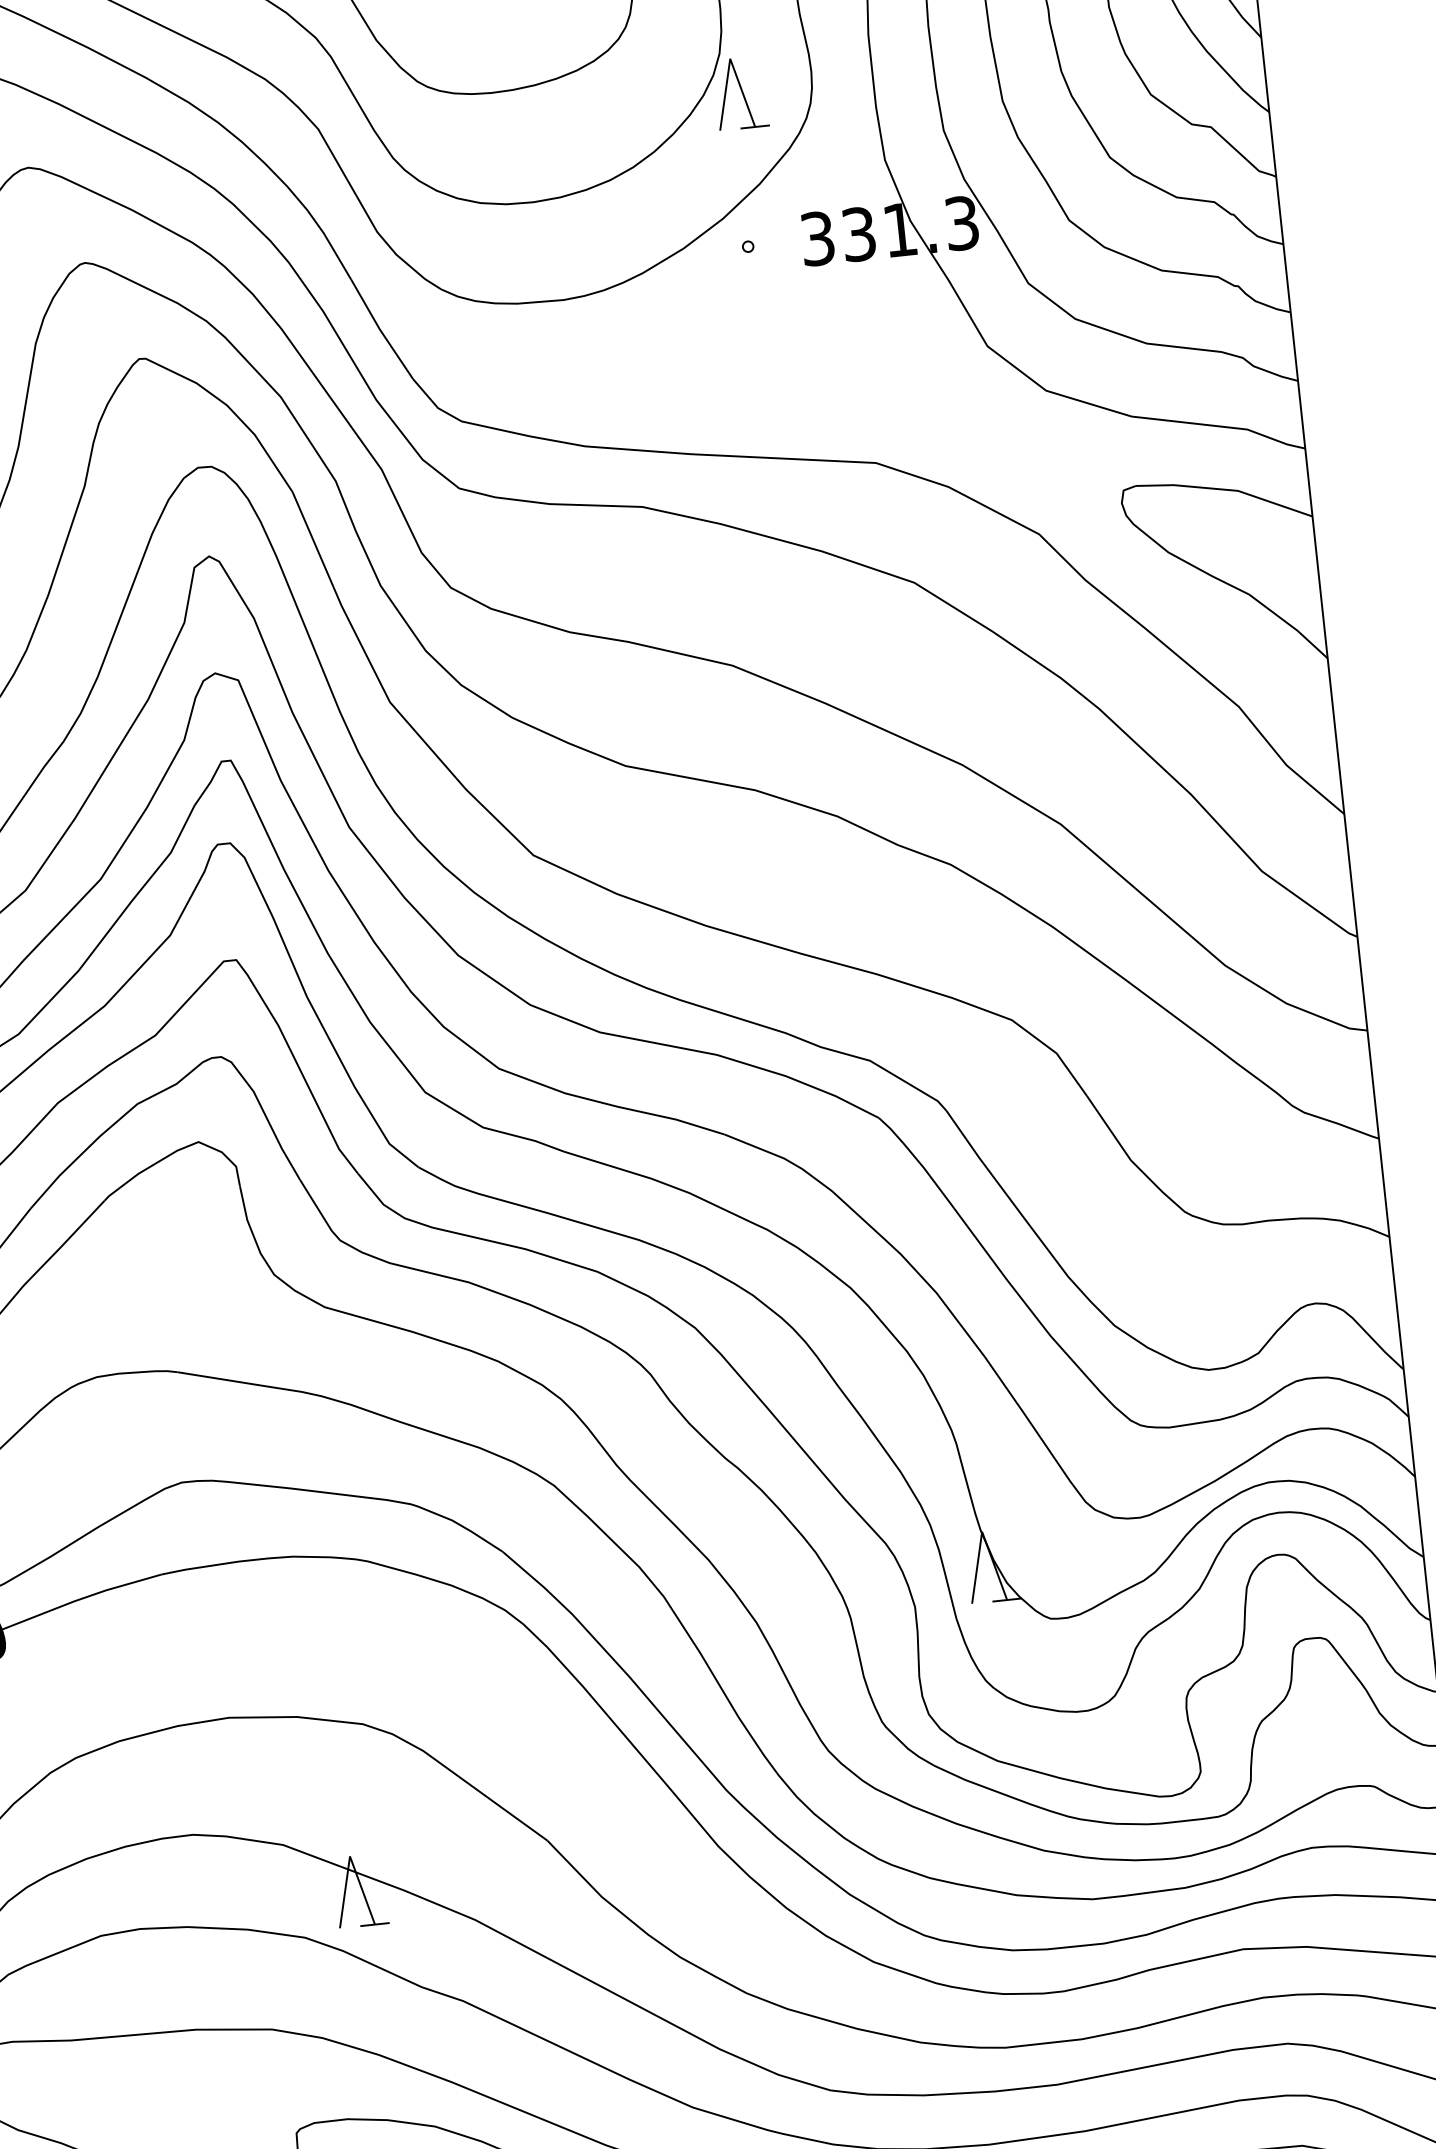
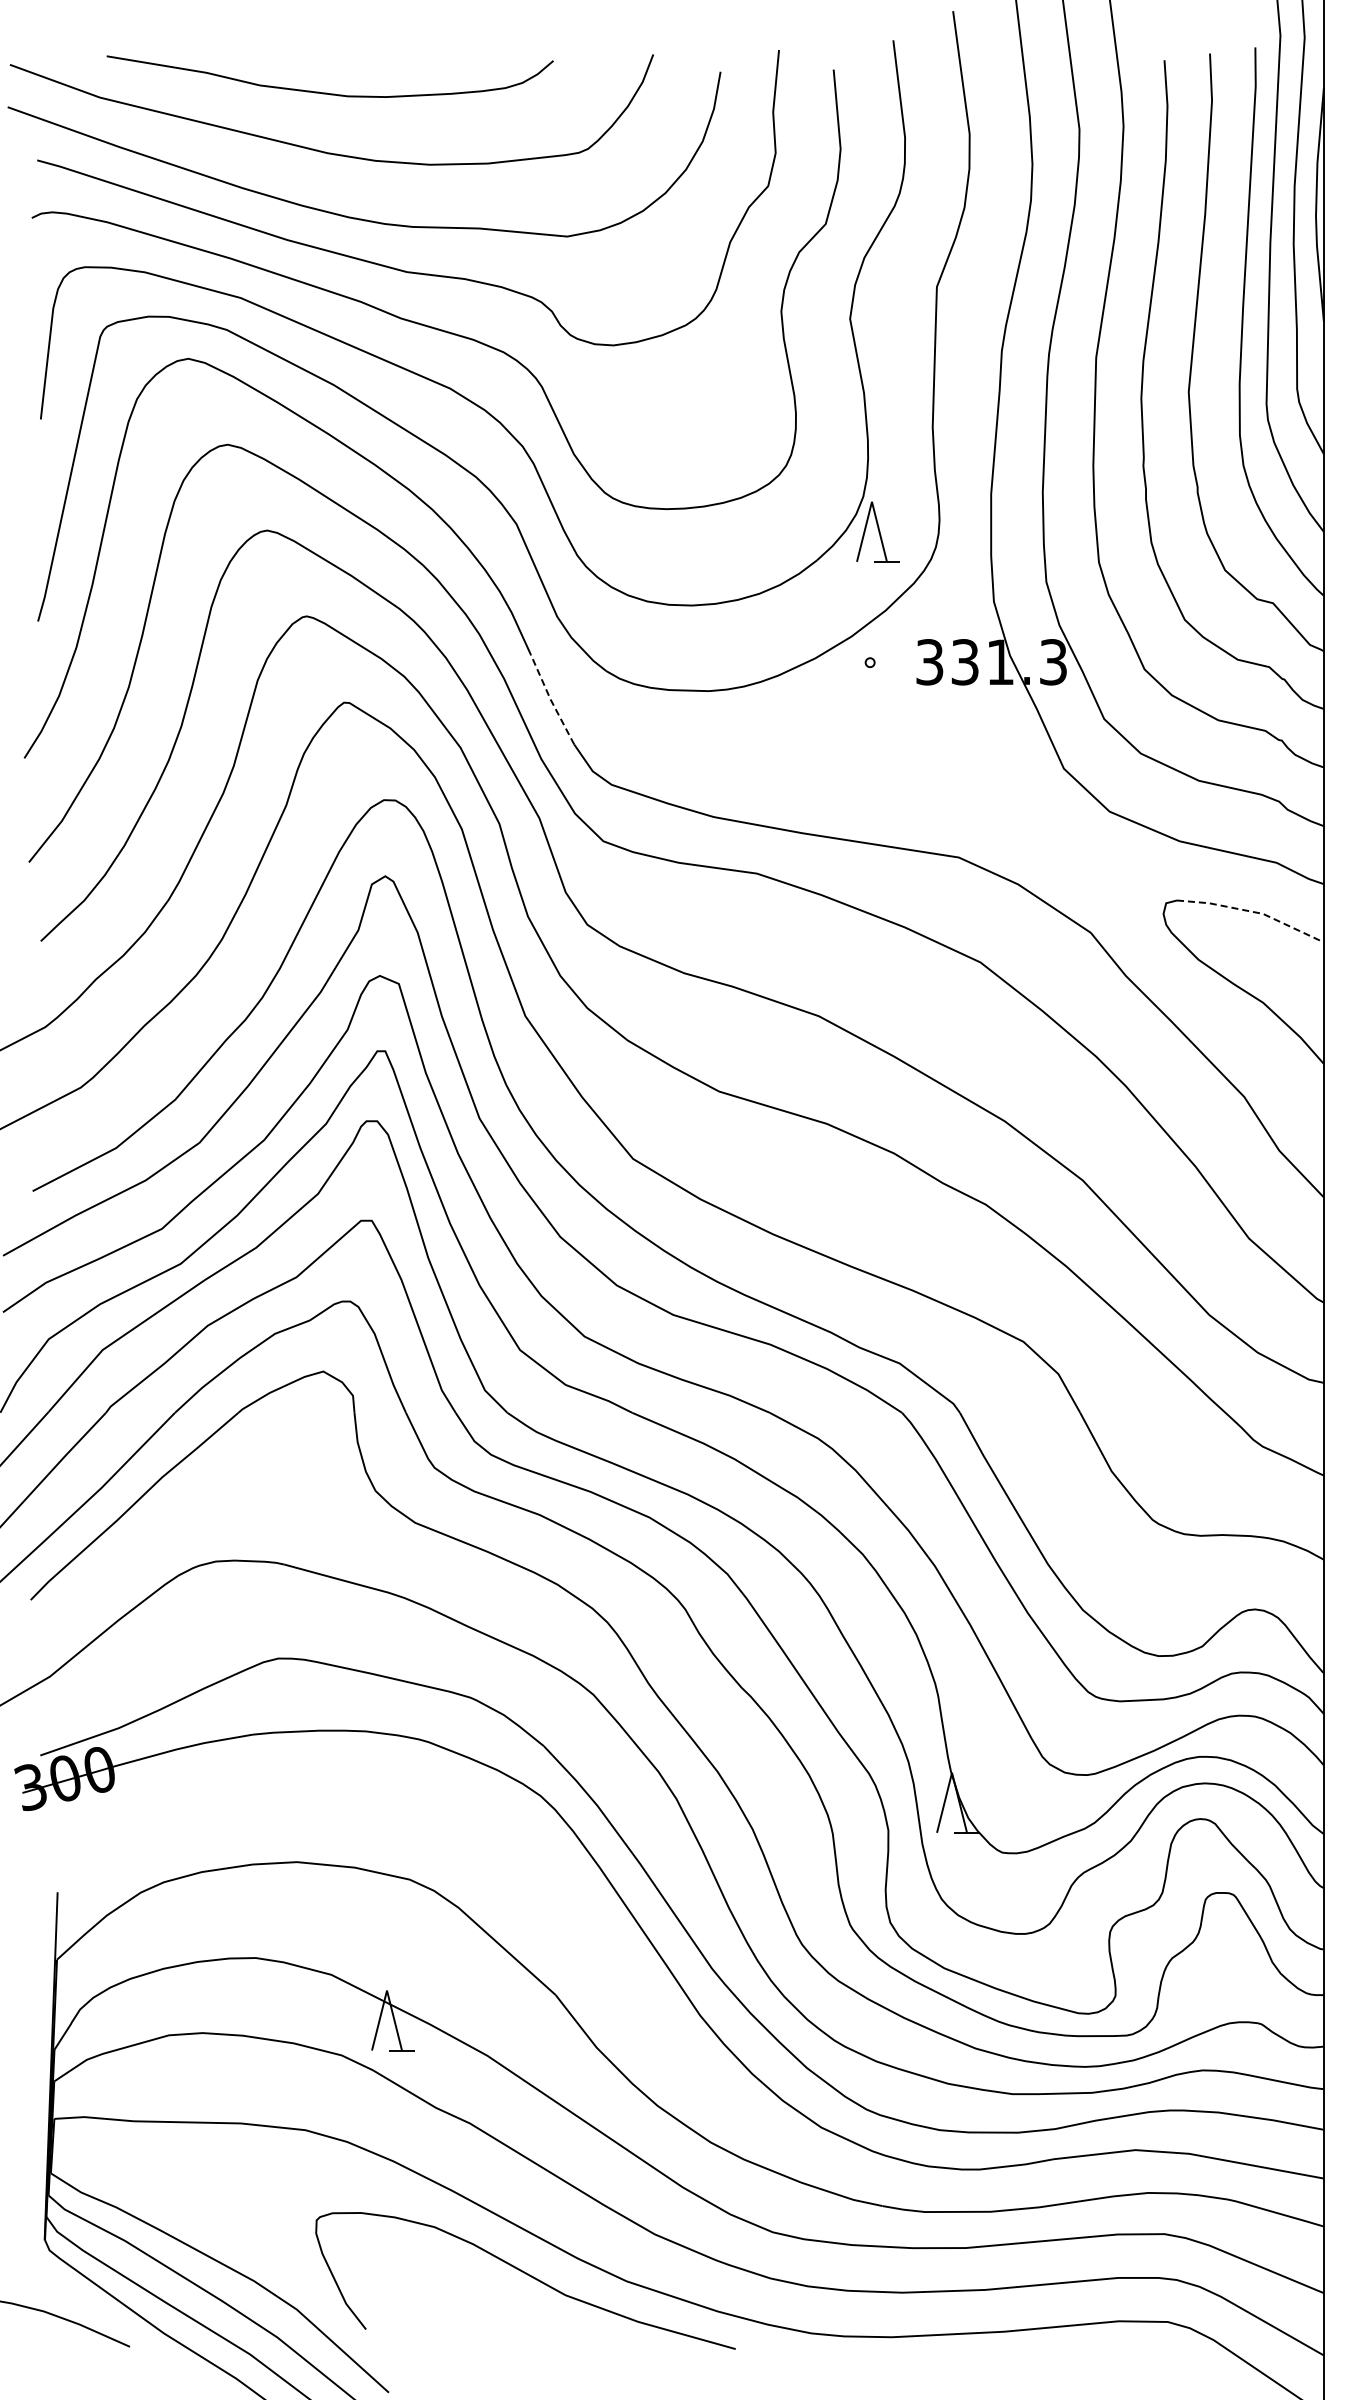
line: (379, 329) -> (550, 699), solid -> dashed
line: (1226, 490) -> (1253, 912), solid -> dashed

